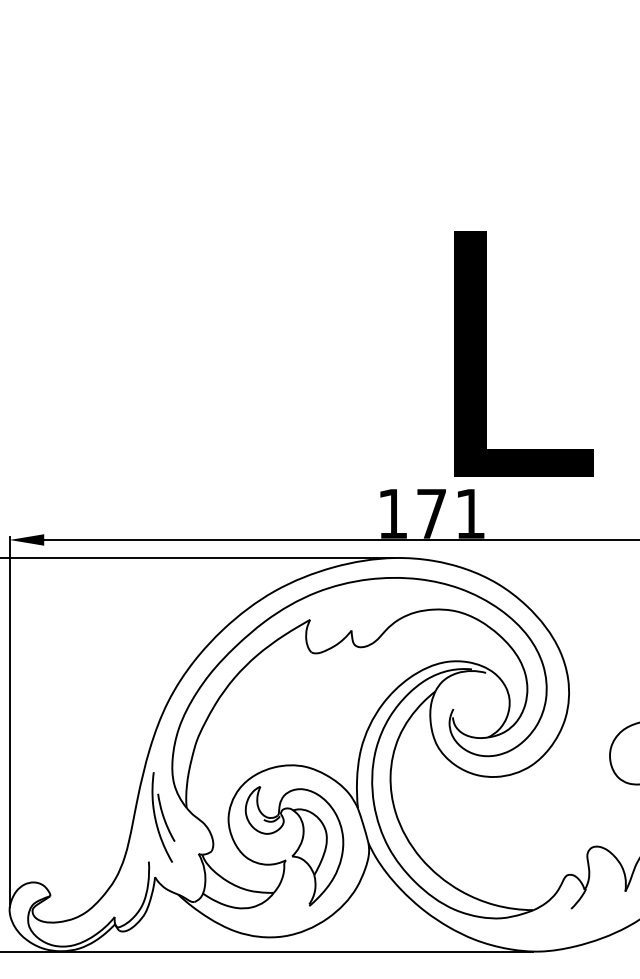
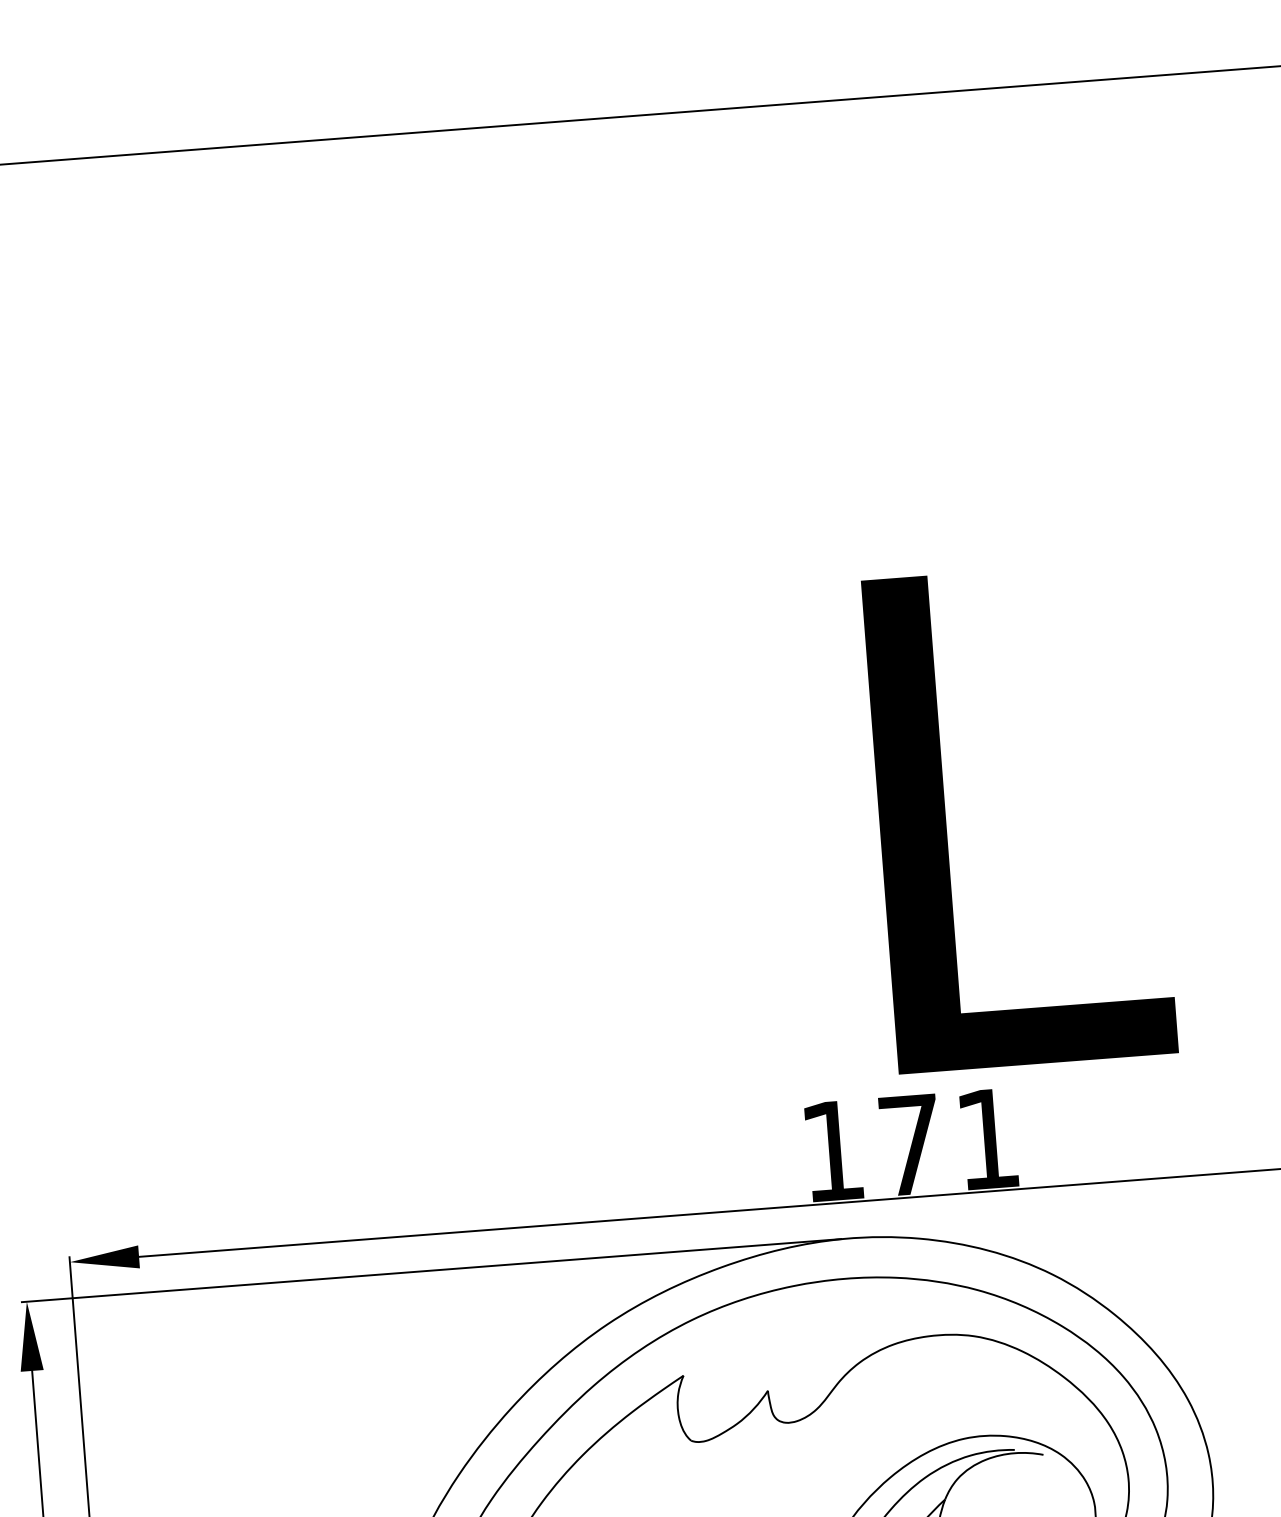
text: (523, 353) -> (1019, 815), moved

